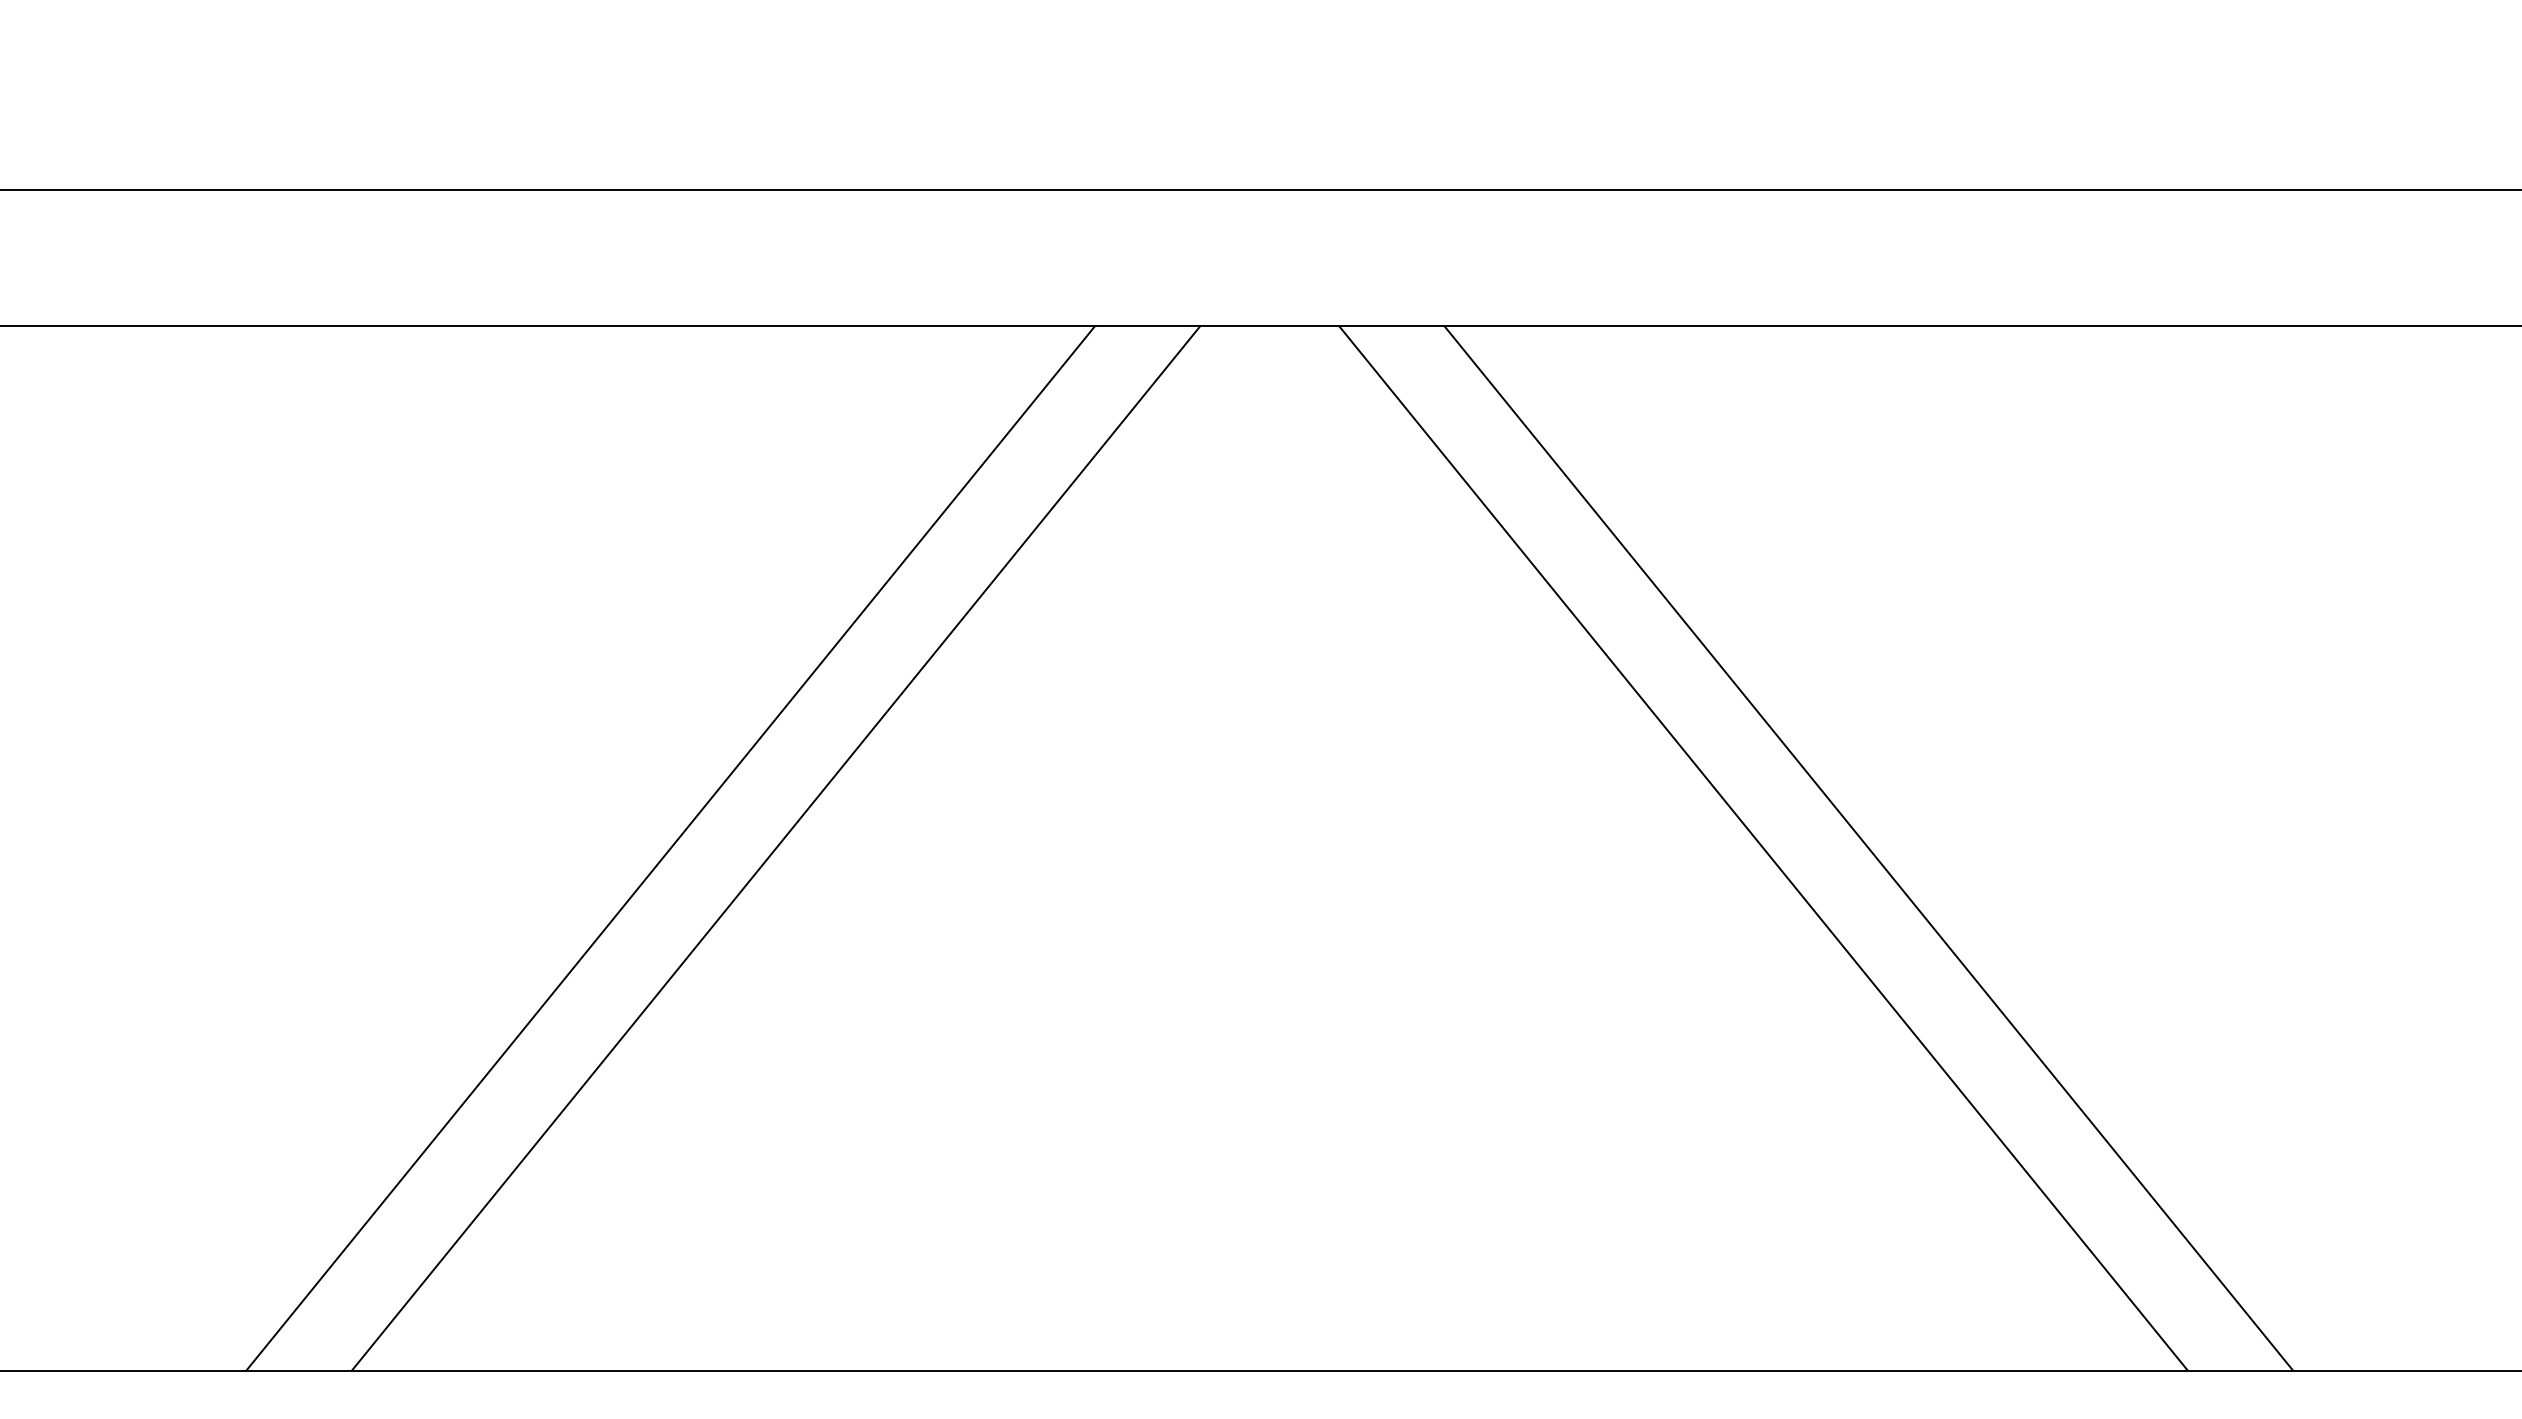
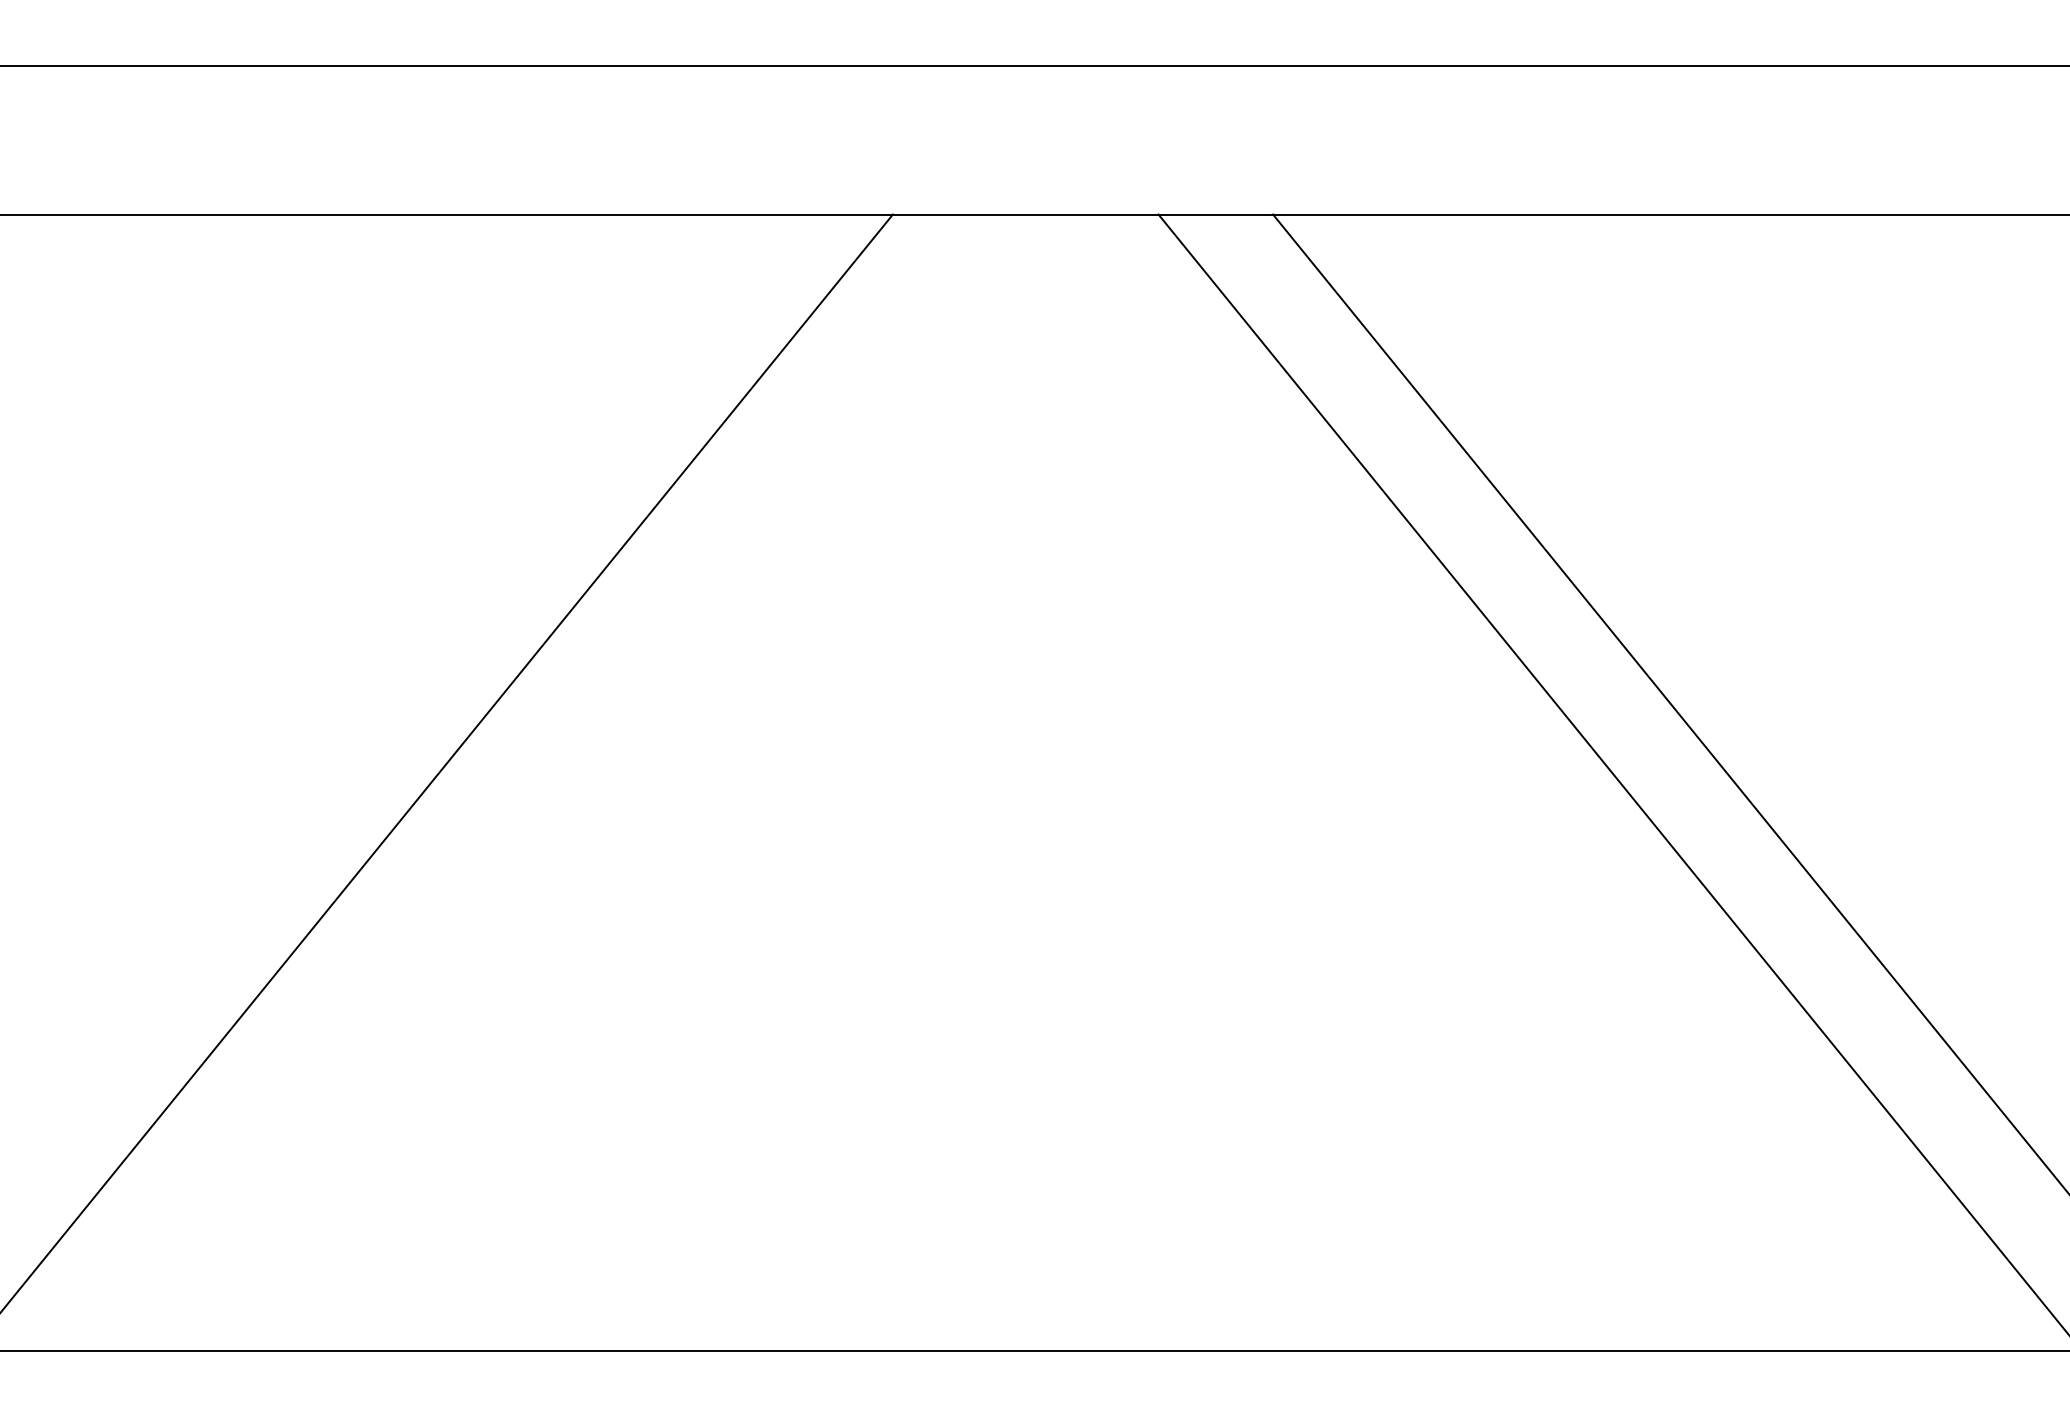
line: (775, 848) -> (545, 782), removed

